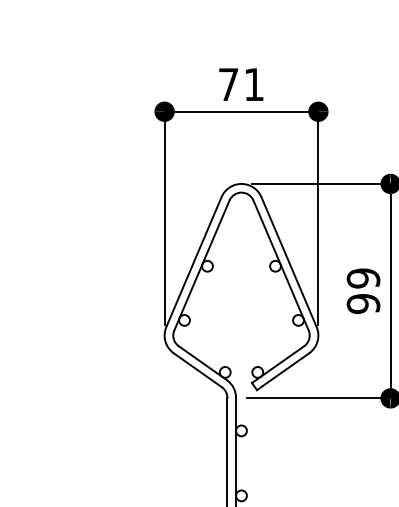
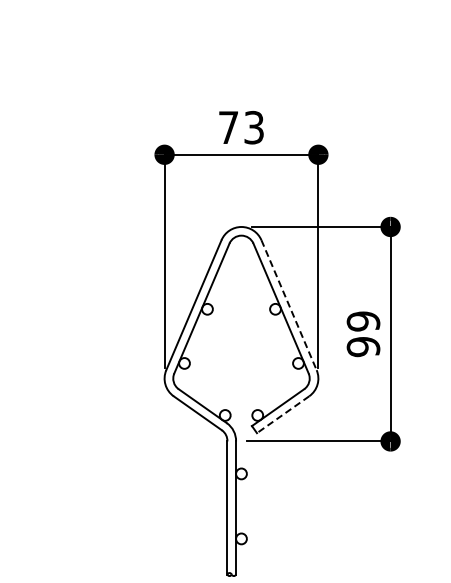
text: (253, 84) -> (253, 127), 71 -> 73
line: (289, 262) -> (289, 305), solid -> dashed
line: (283, 371) -> (283, 414), solid -> dashed

